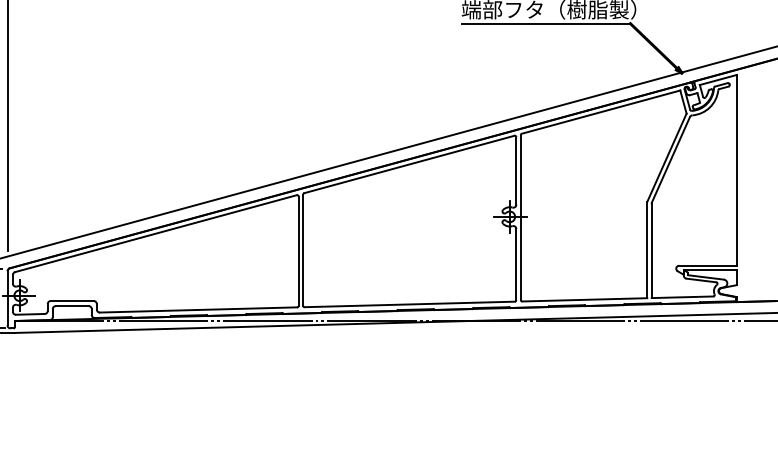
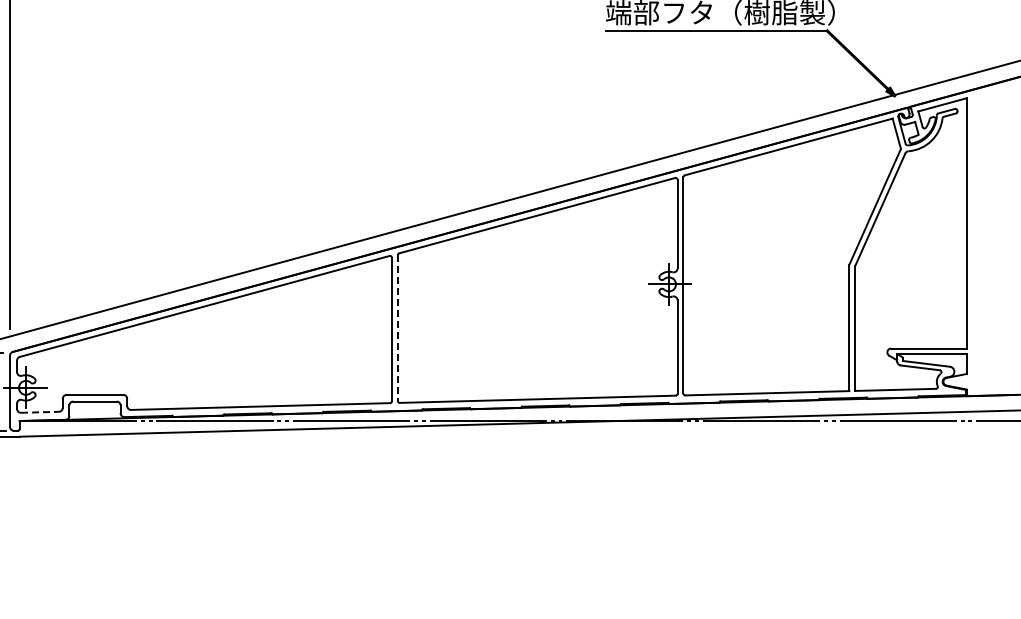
line: (302, 250) -> (397, 328), solid -> dashed
line: (30, 314) -> (39, 412), solid -> dashed

